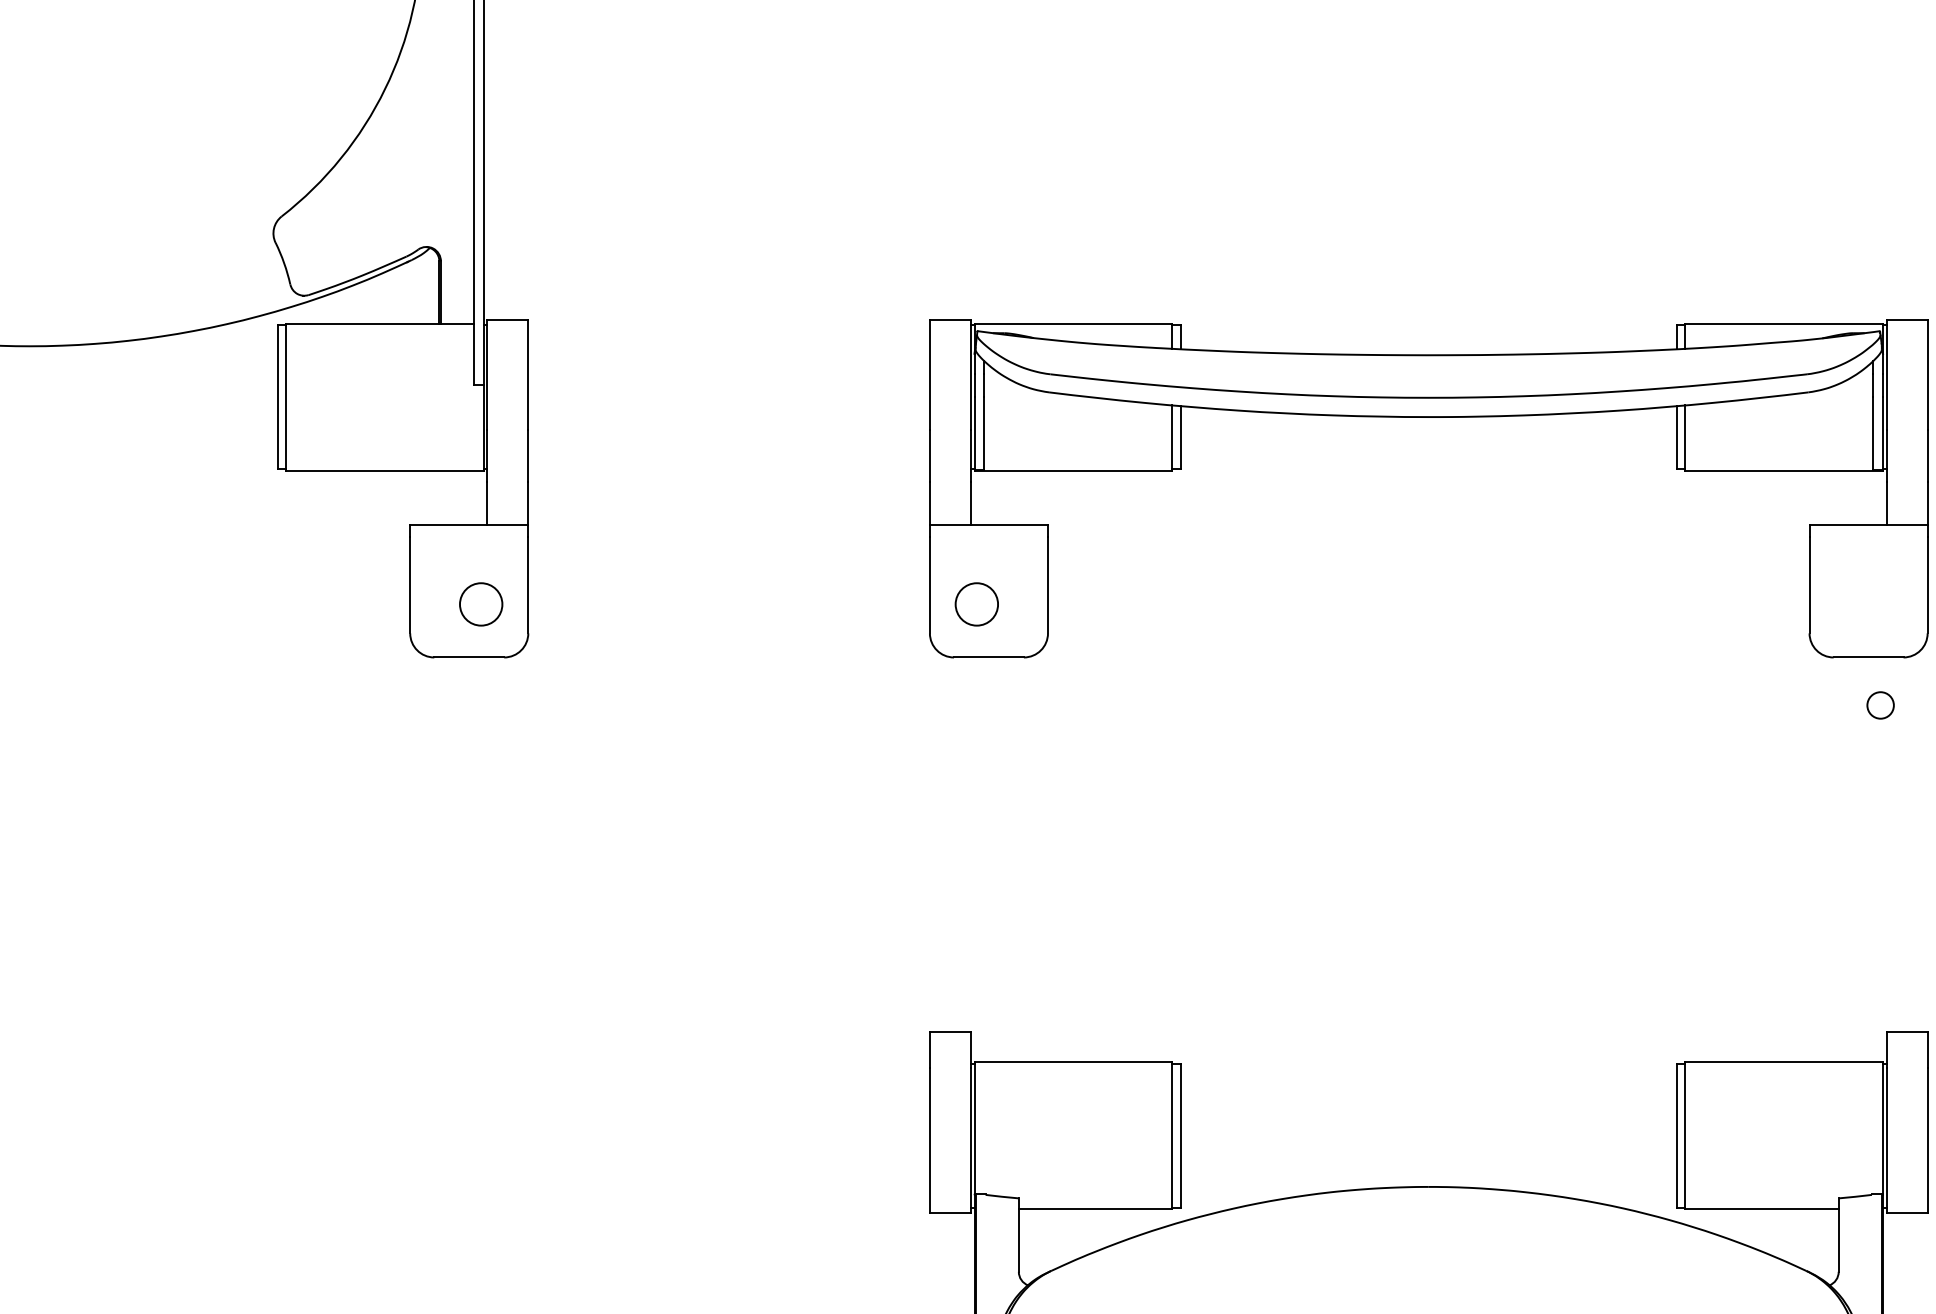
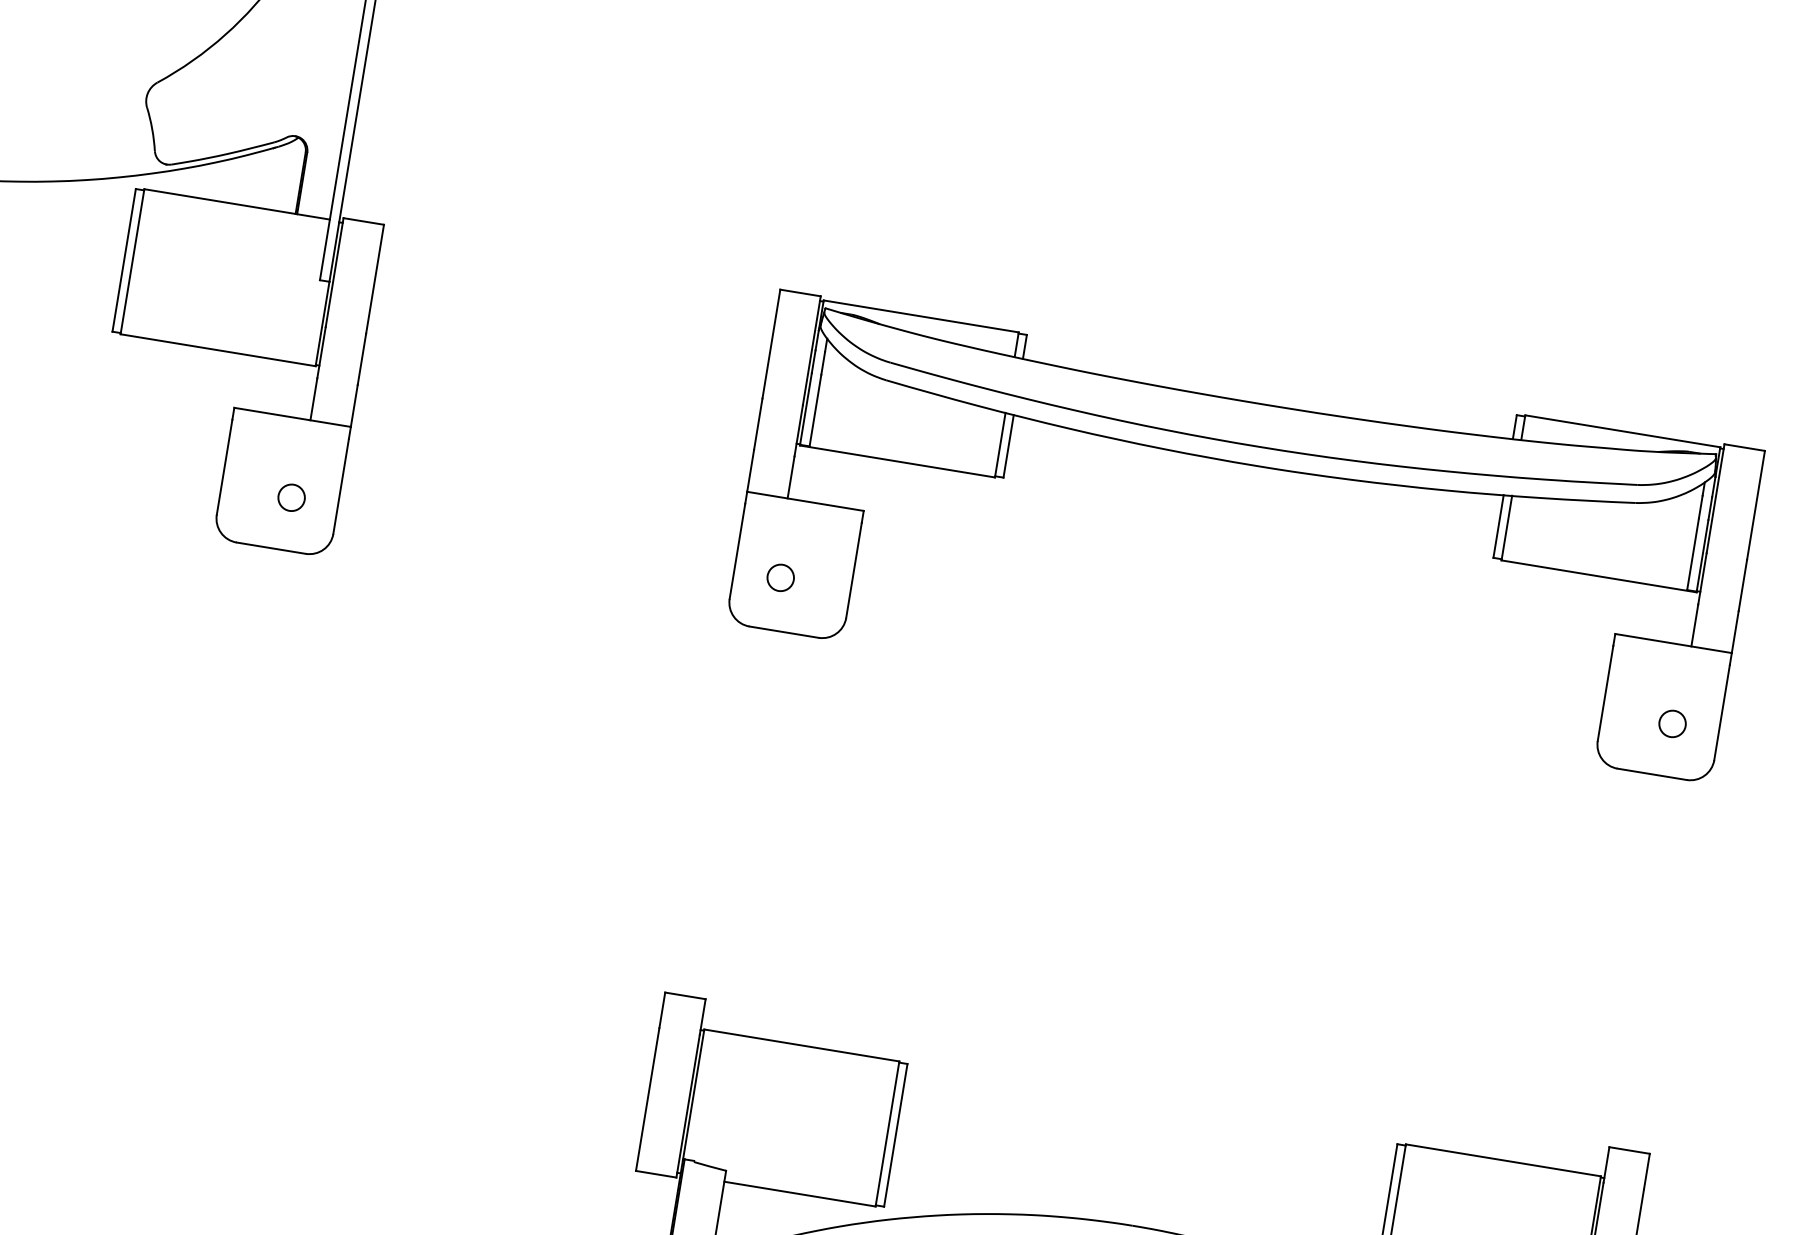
circle: (481, 604) -> (291, 497), size x0.62
circle: (976, 604) -> (780, 577), size x0.62
circle: (1880, 705) -> (1672, 723), moved

